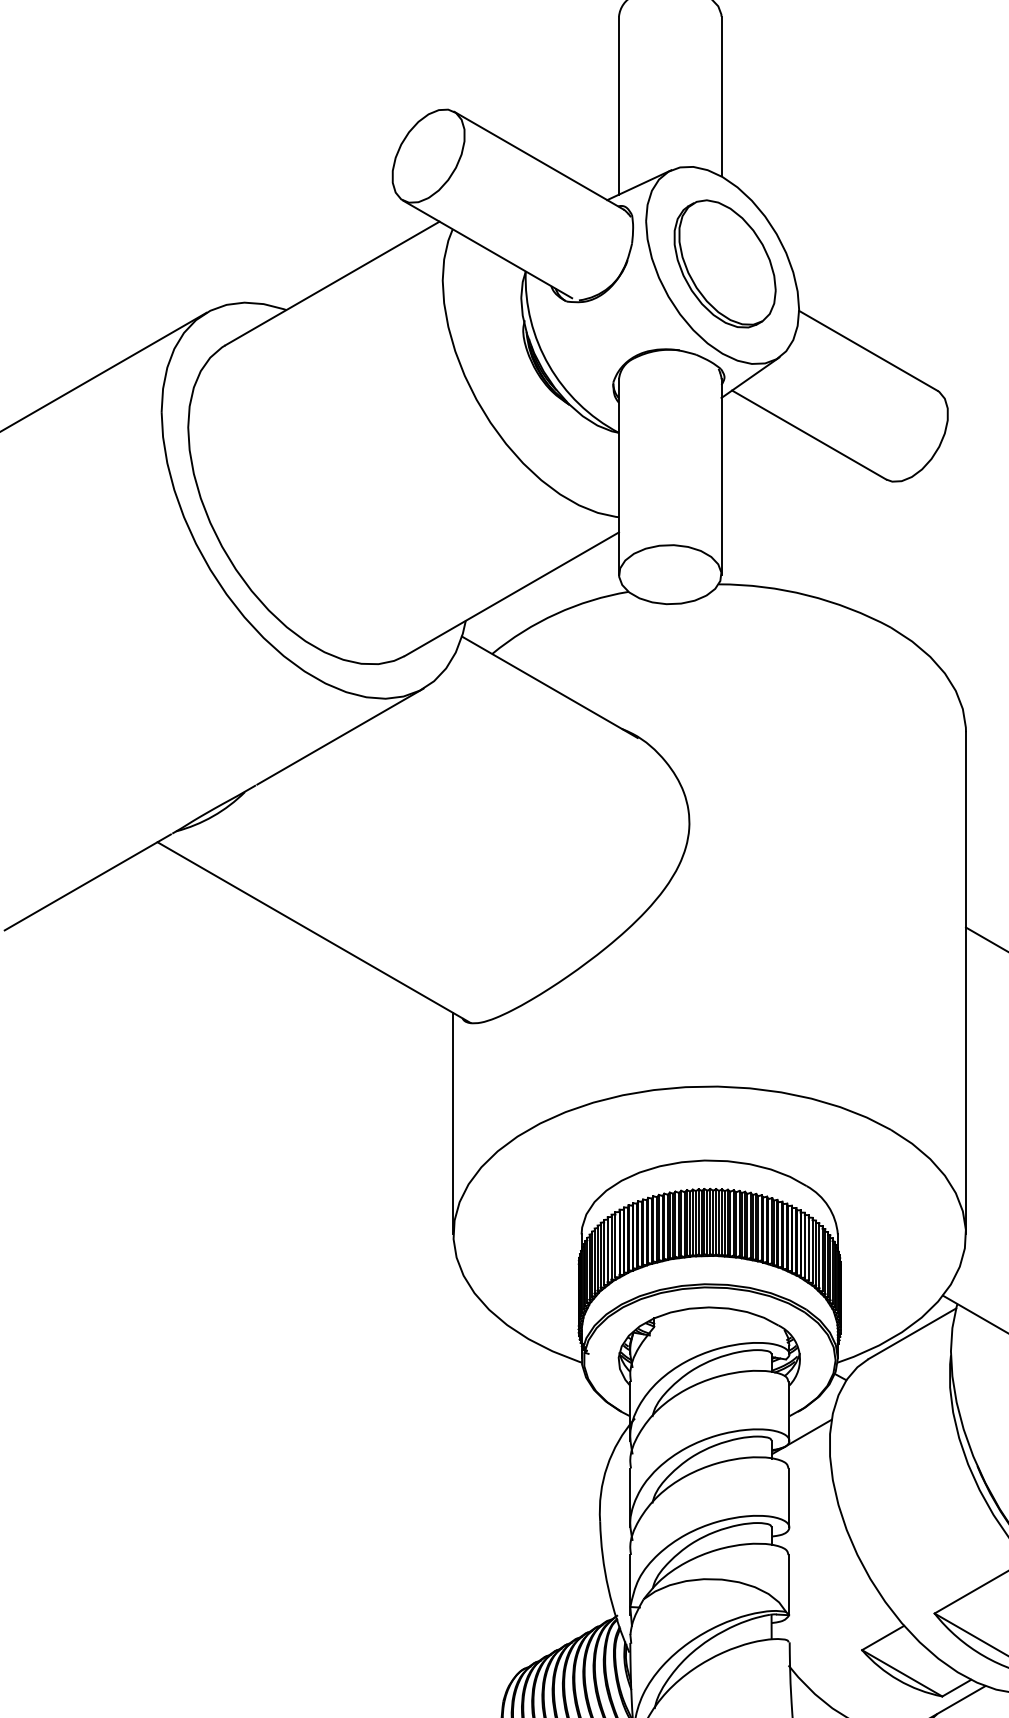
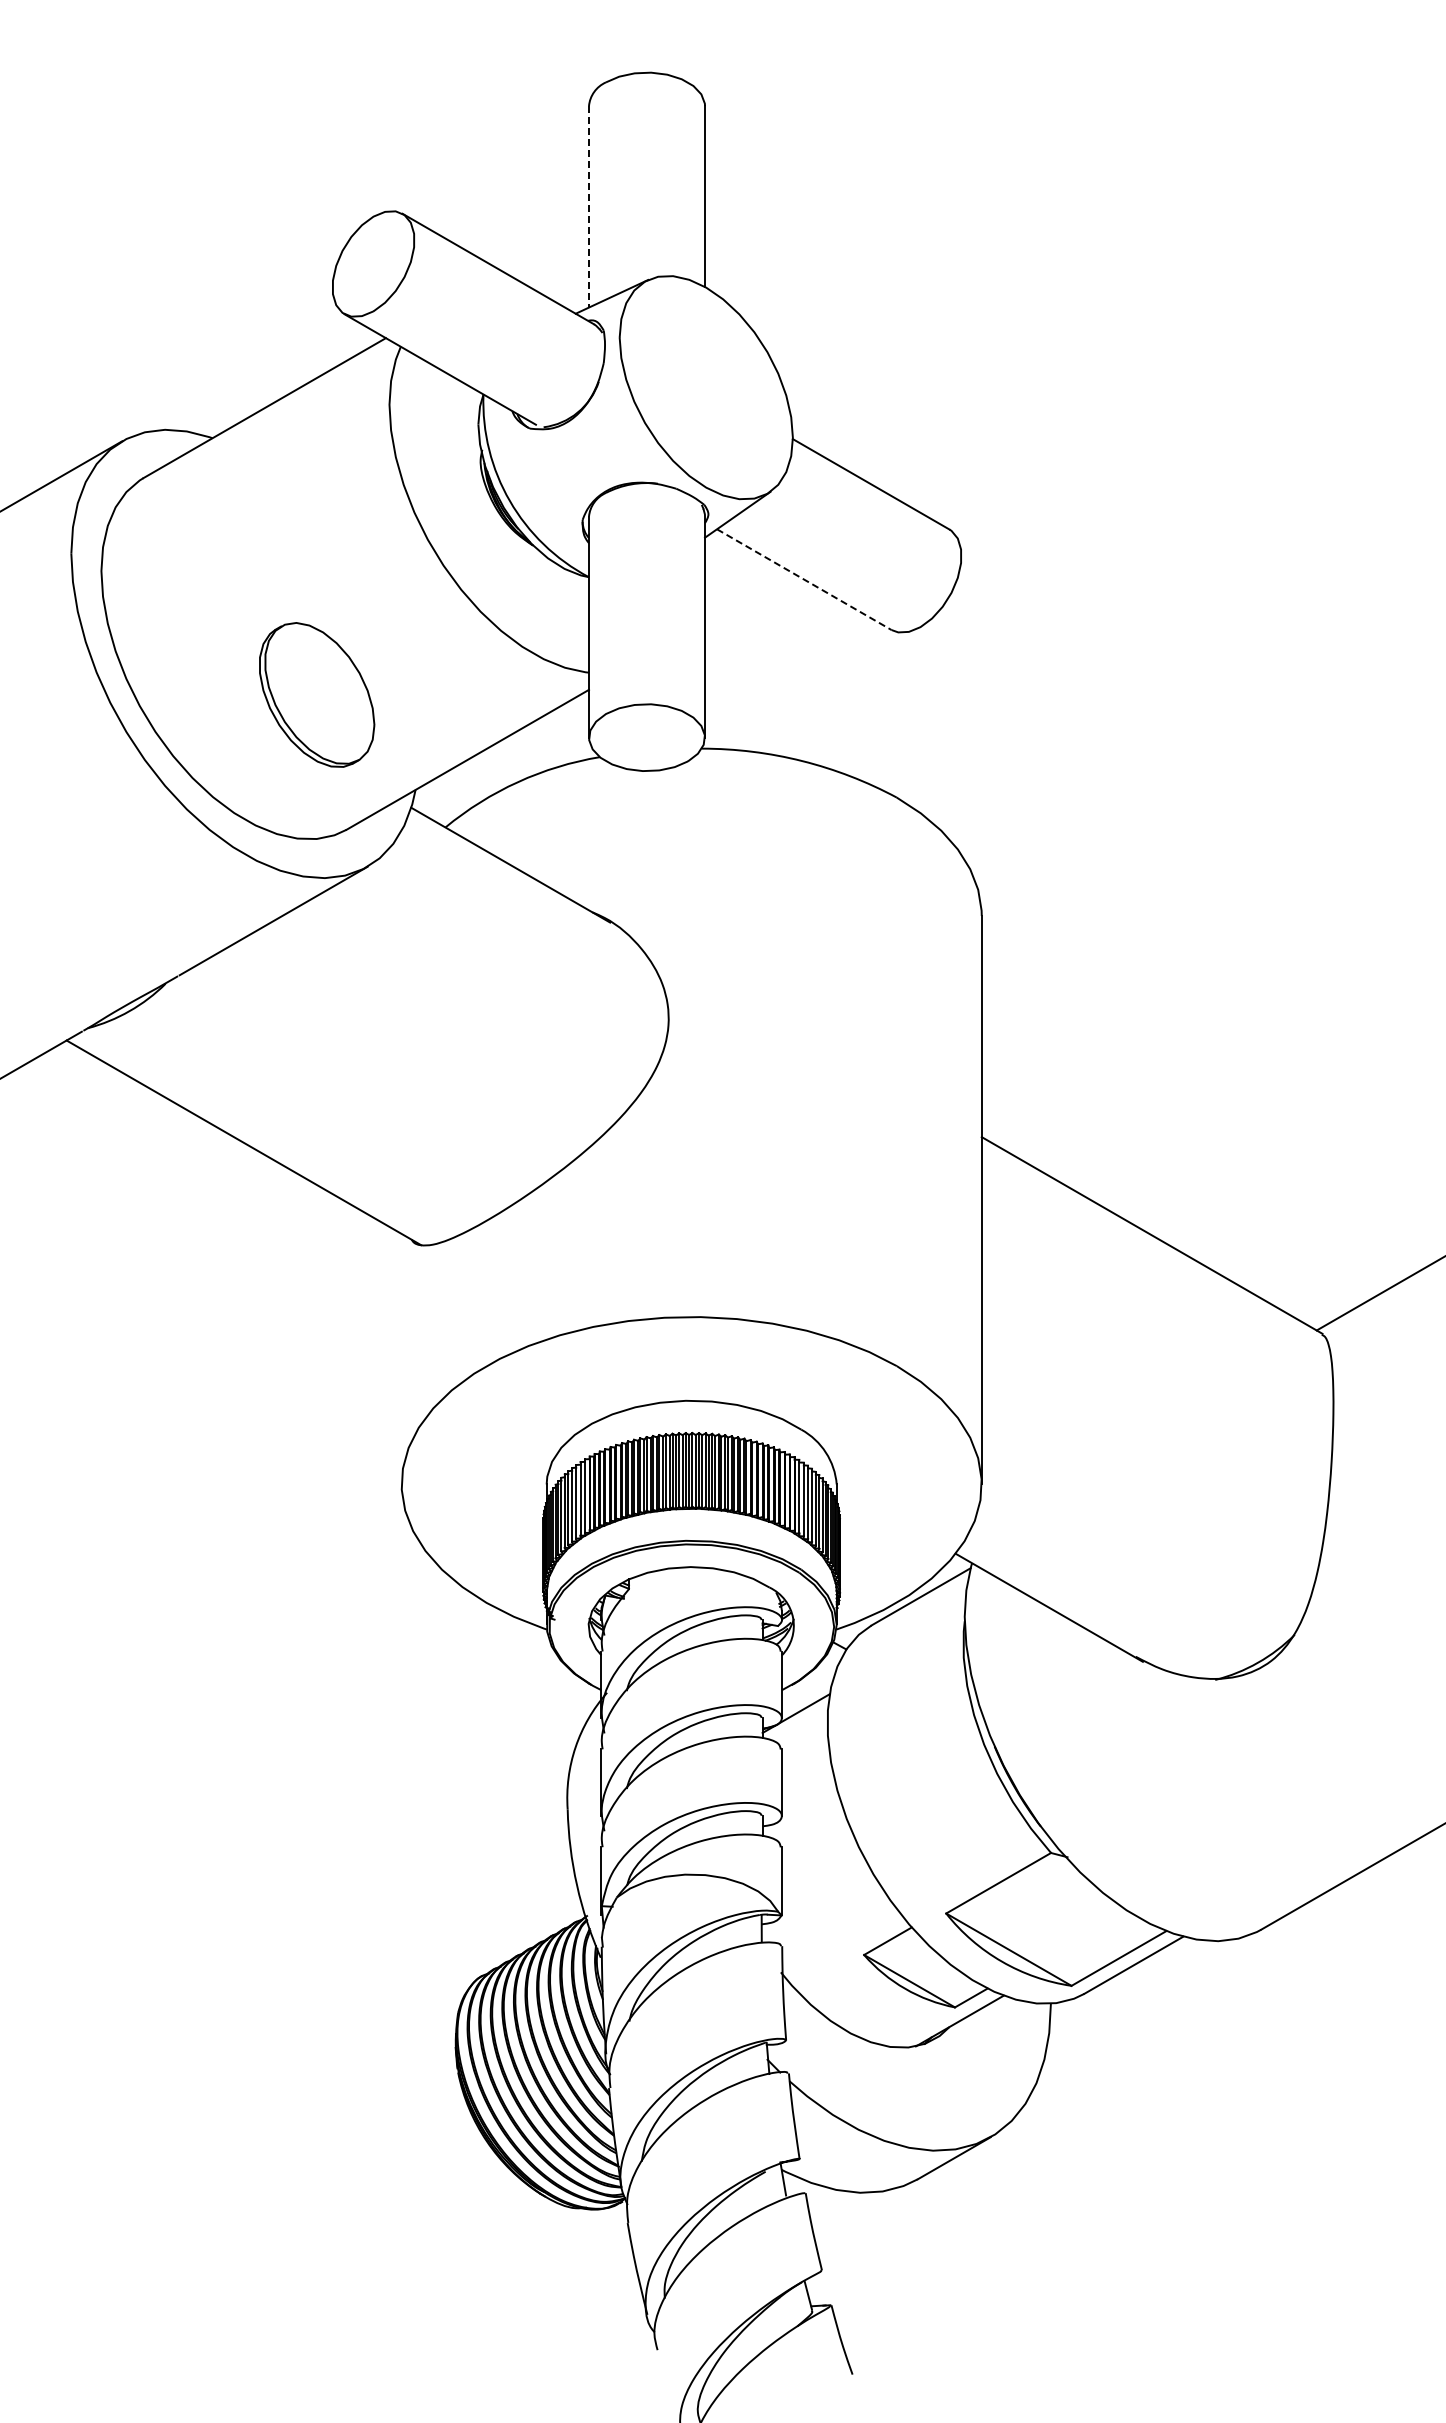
line: (619, 105) -> (589, 206), solid -> dashed
part: (725, 263) -> (317, 694), moved
line: (809, 434) -> (804, 579), solid -> dashed
line: (453, 1123) -> (401, 1358), removed

